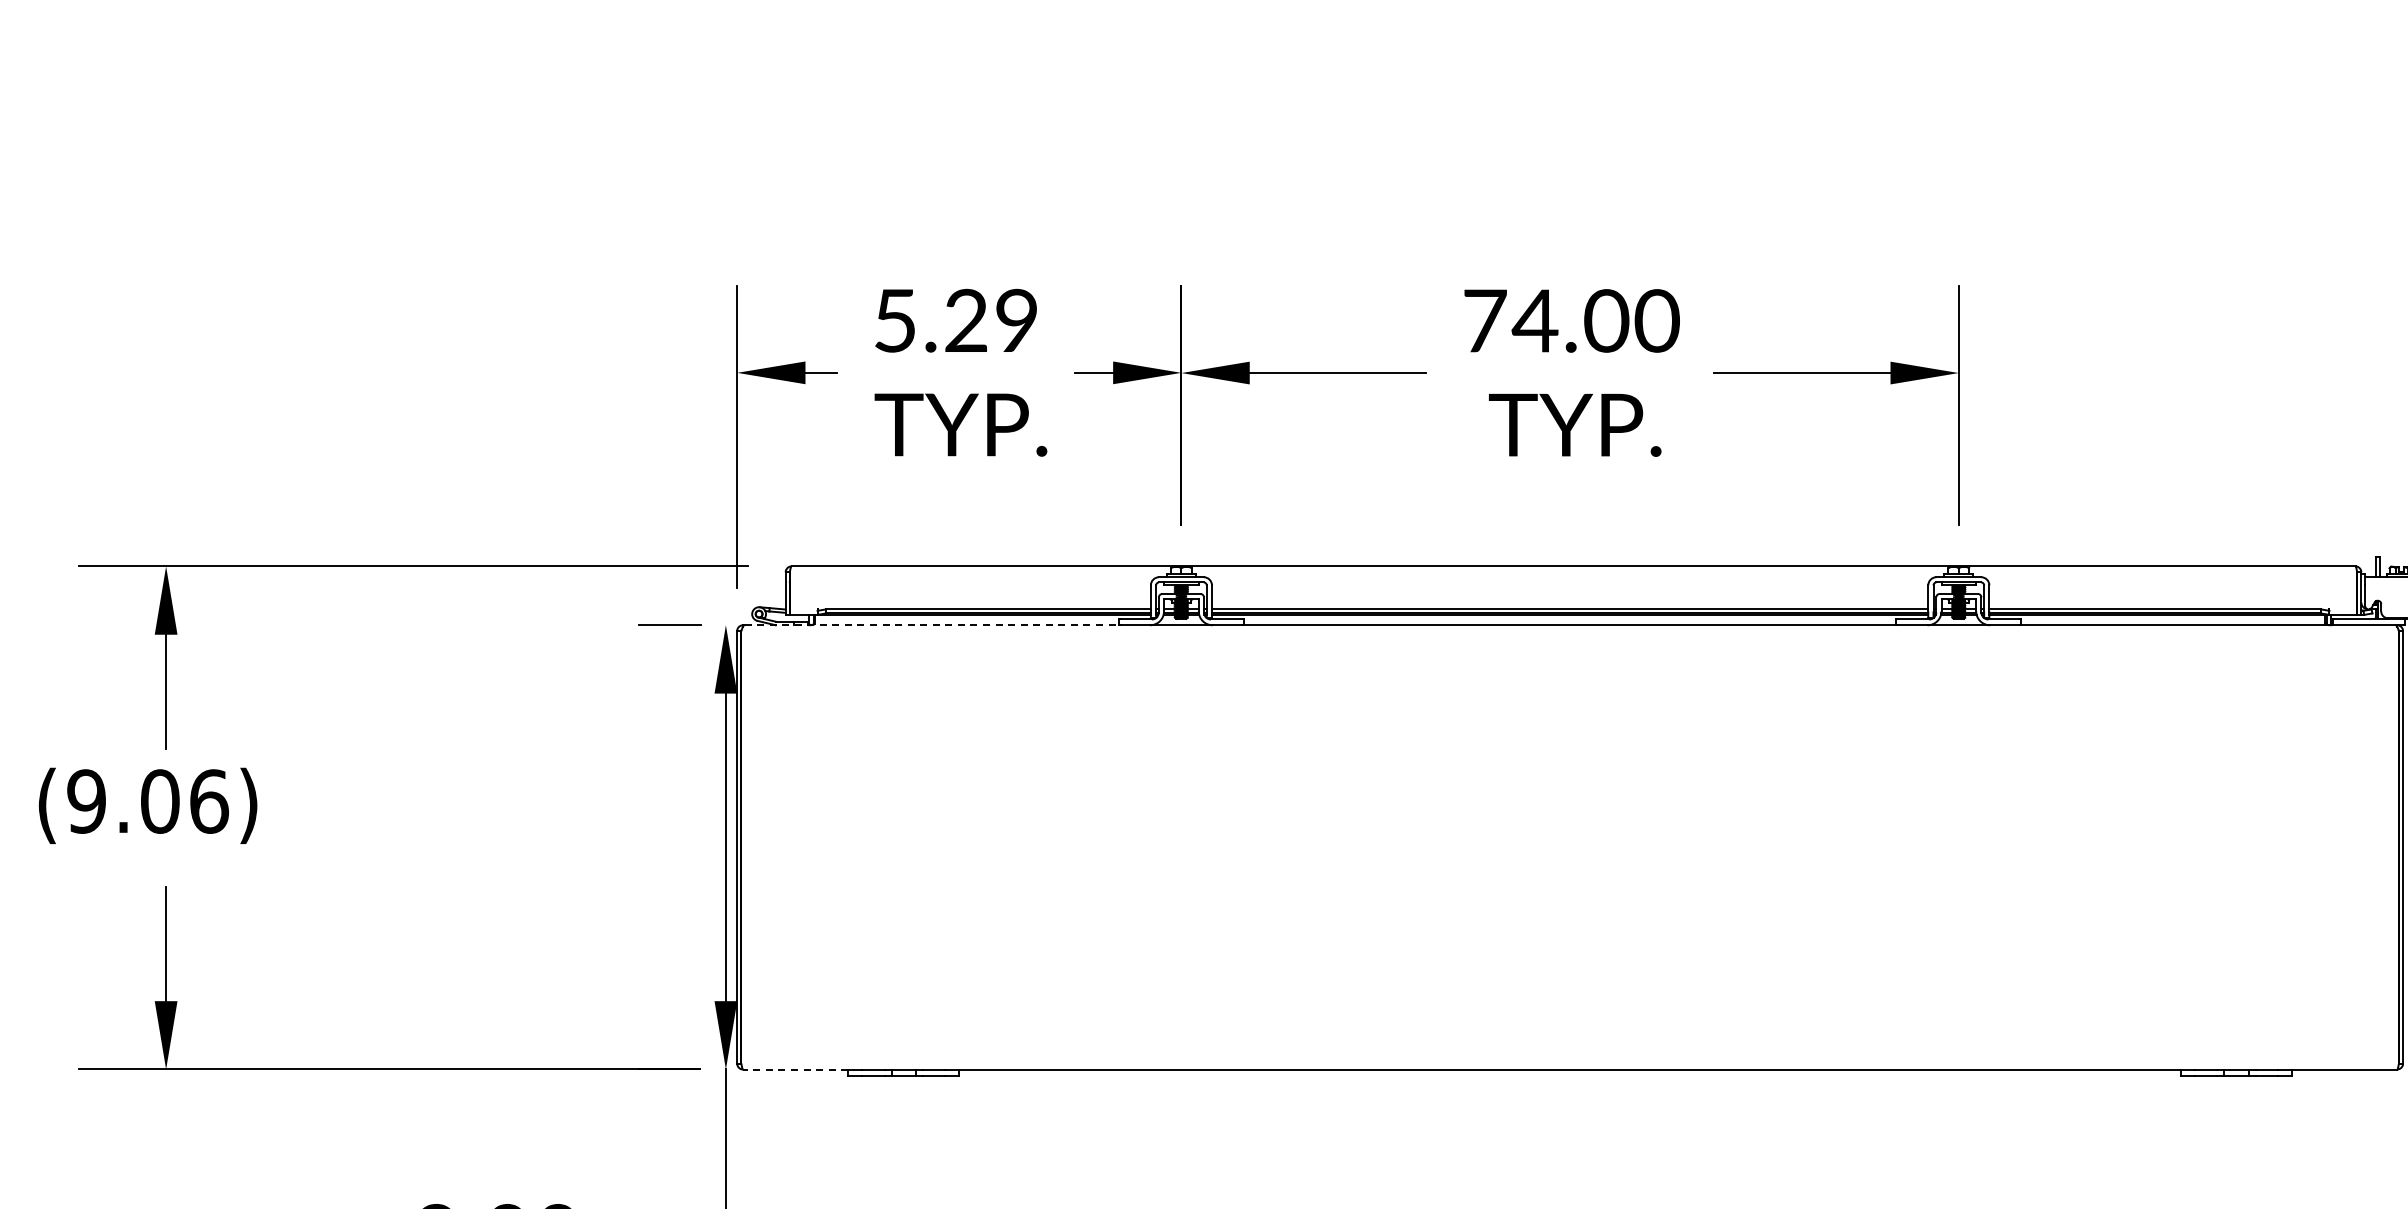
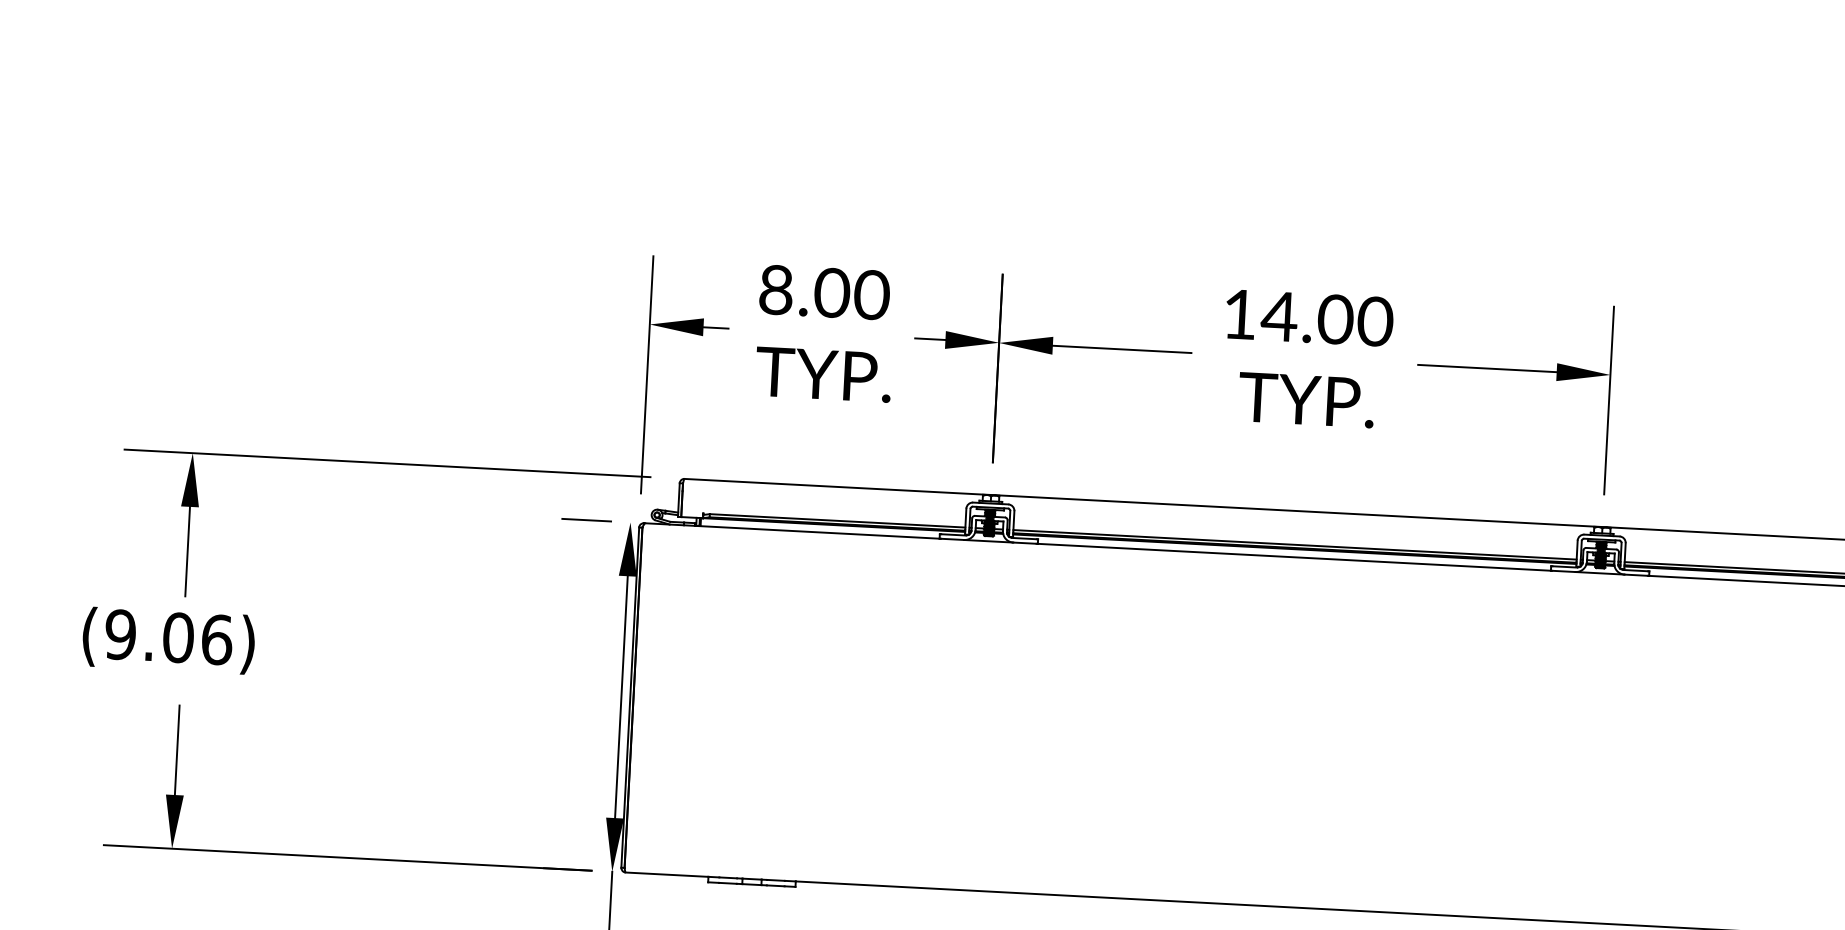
text: (956, 320) -> (824, 292), 5.29 -> 8.00
text: (1485, 320) -> (1240, 314), 74.00 -> 14.00
line: (932, 625) -> (792, 531), dashed -> solid
line: (795, 1069) -> (666, 874), dashed -> solid

